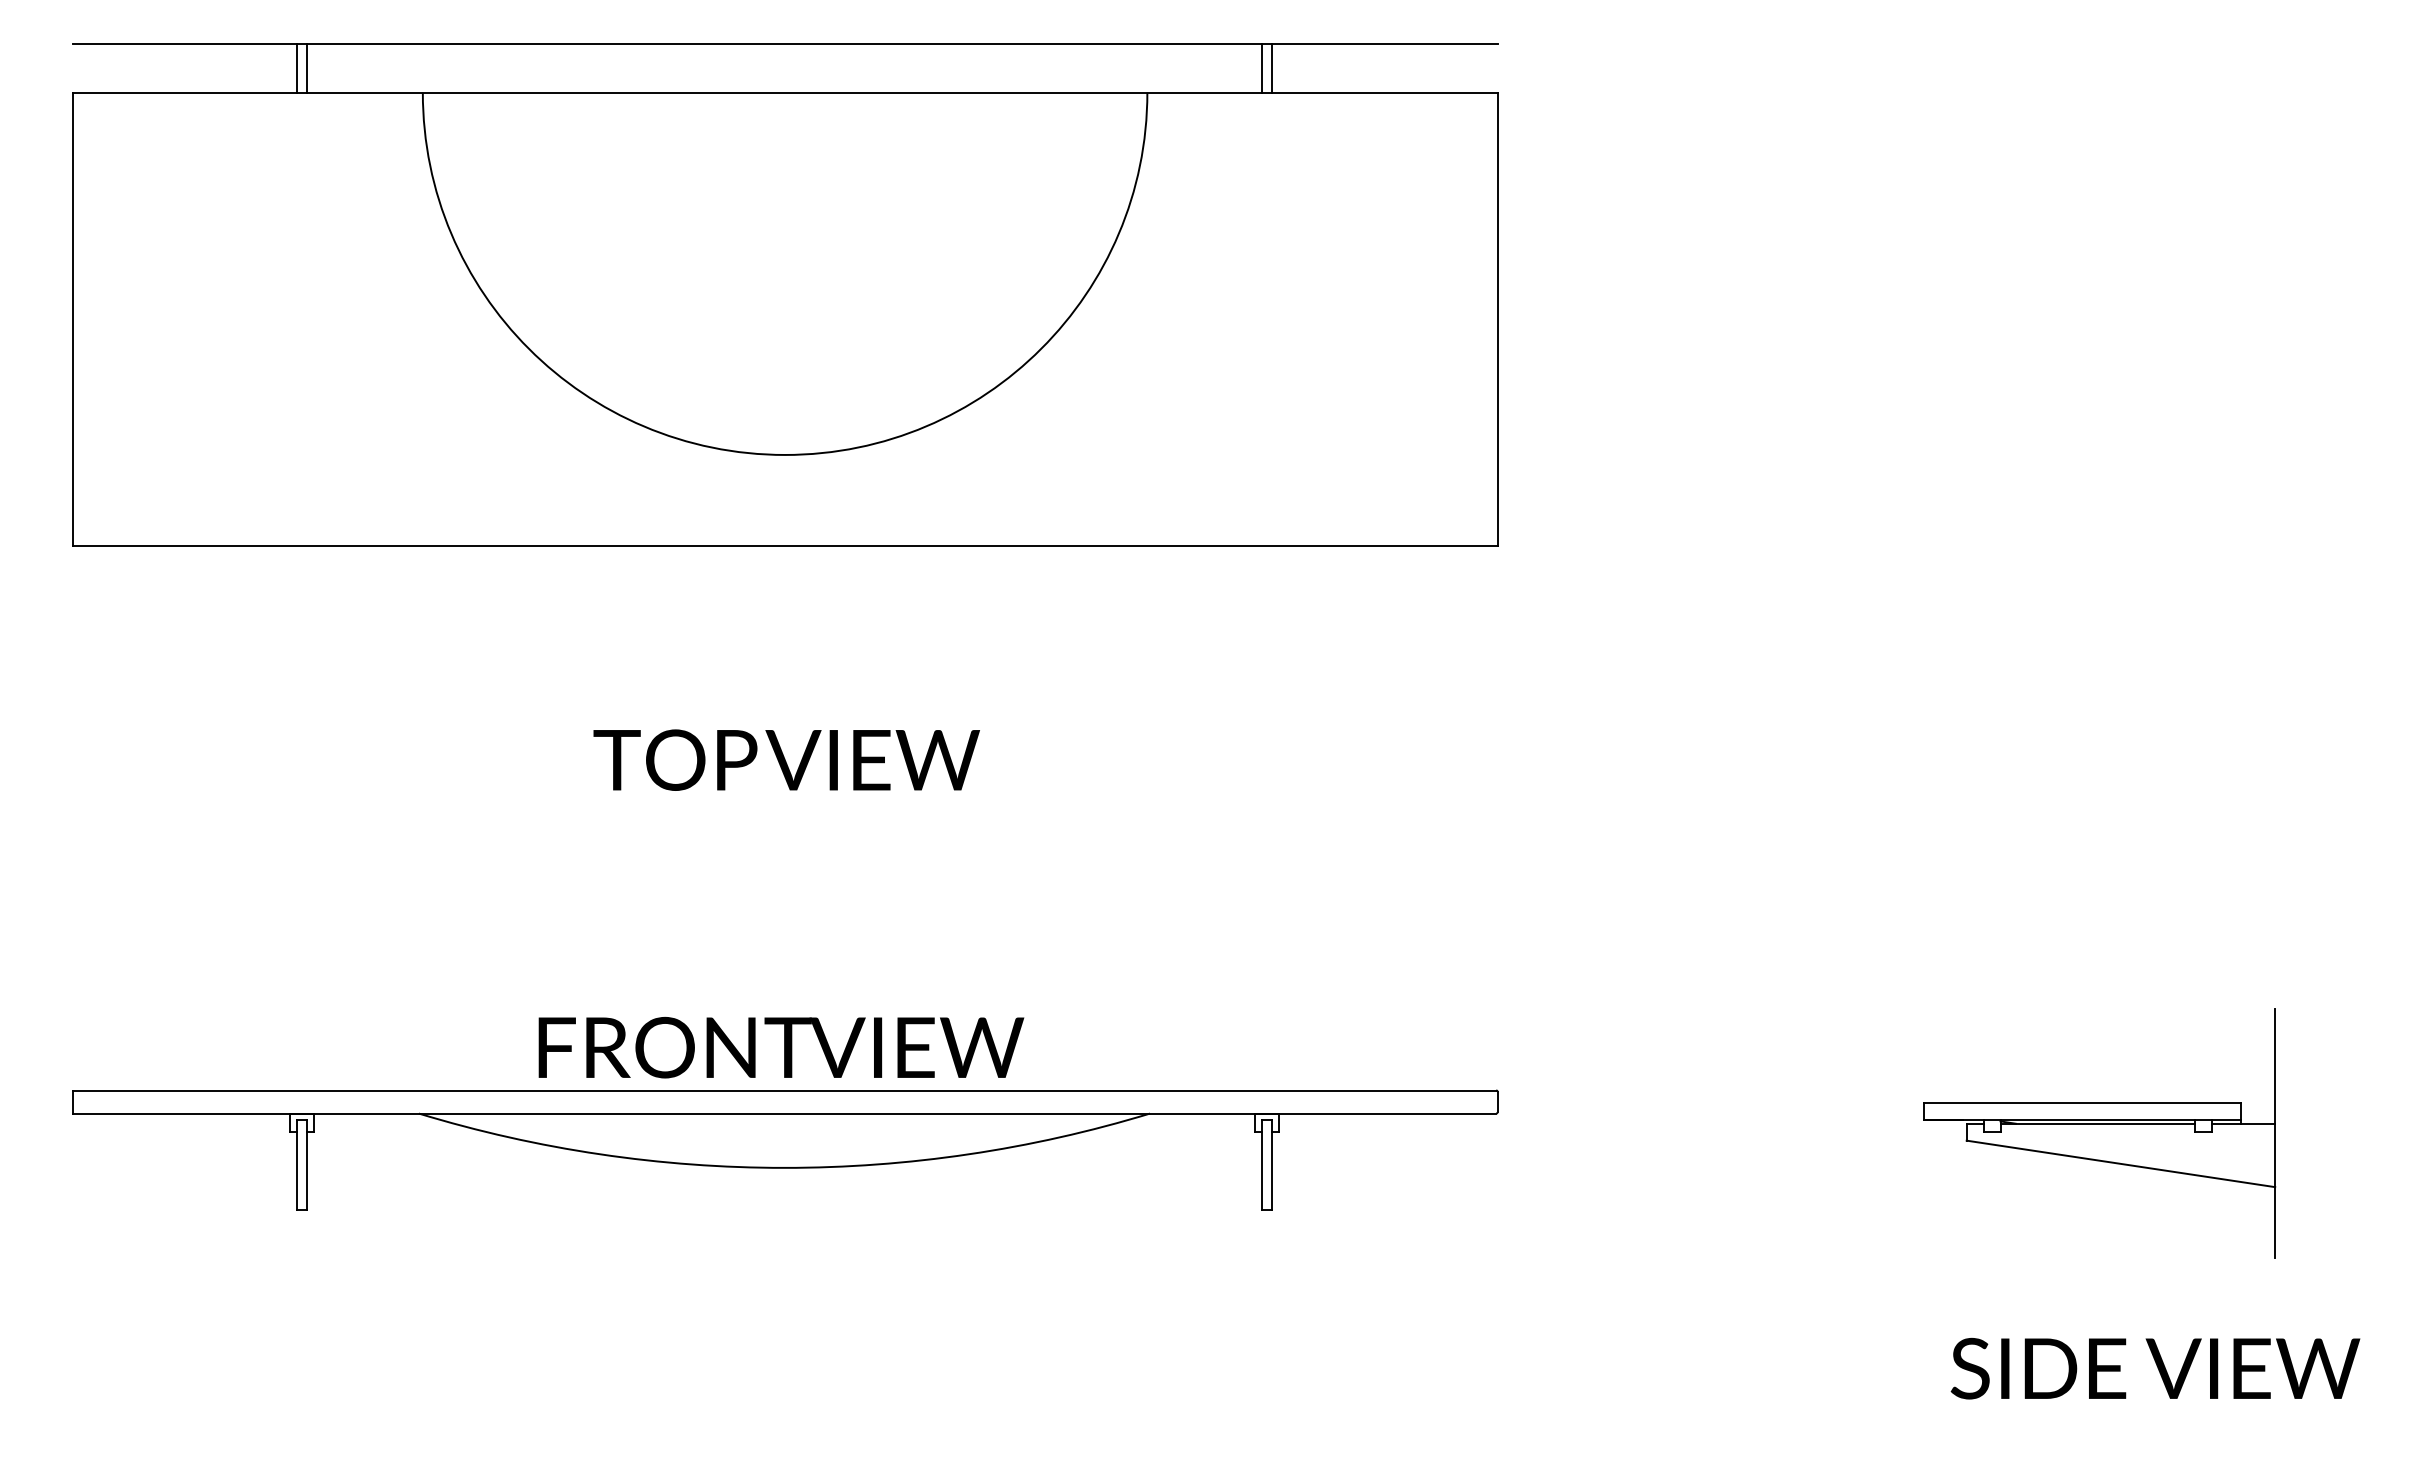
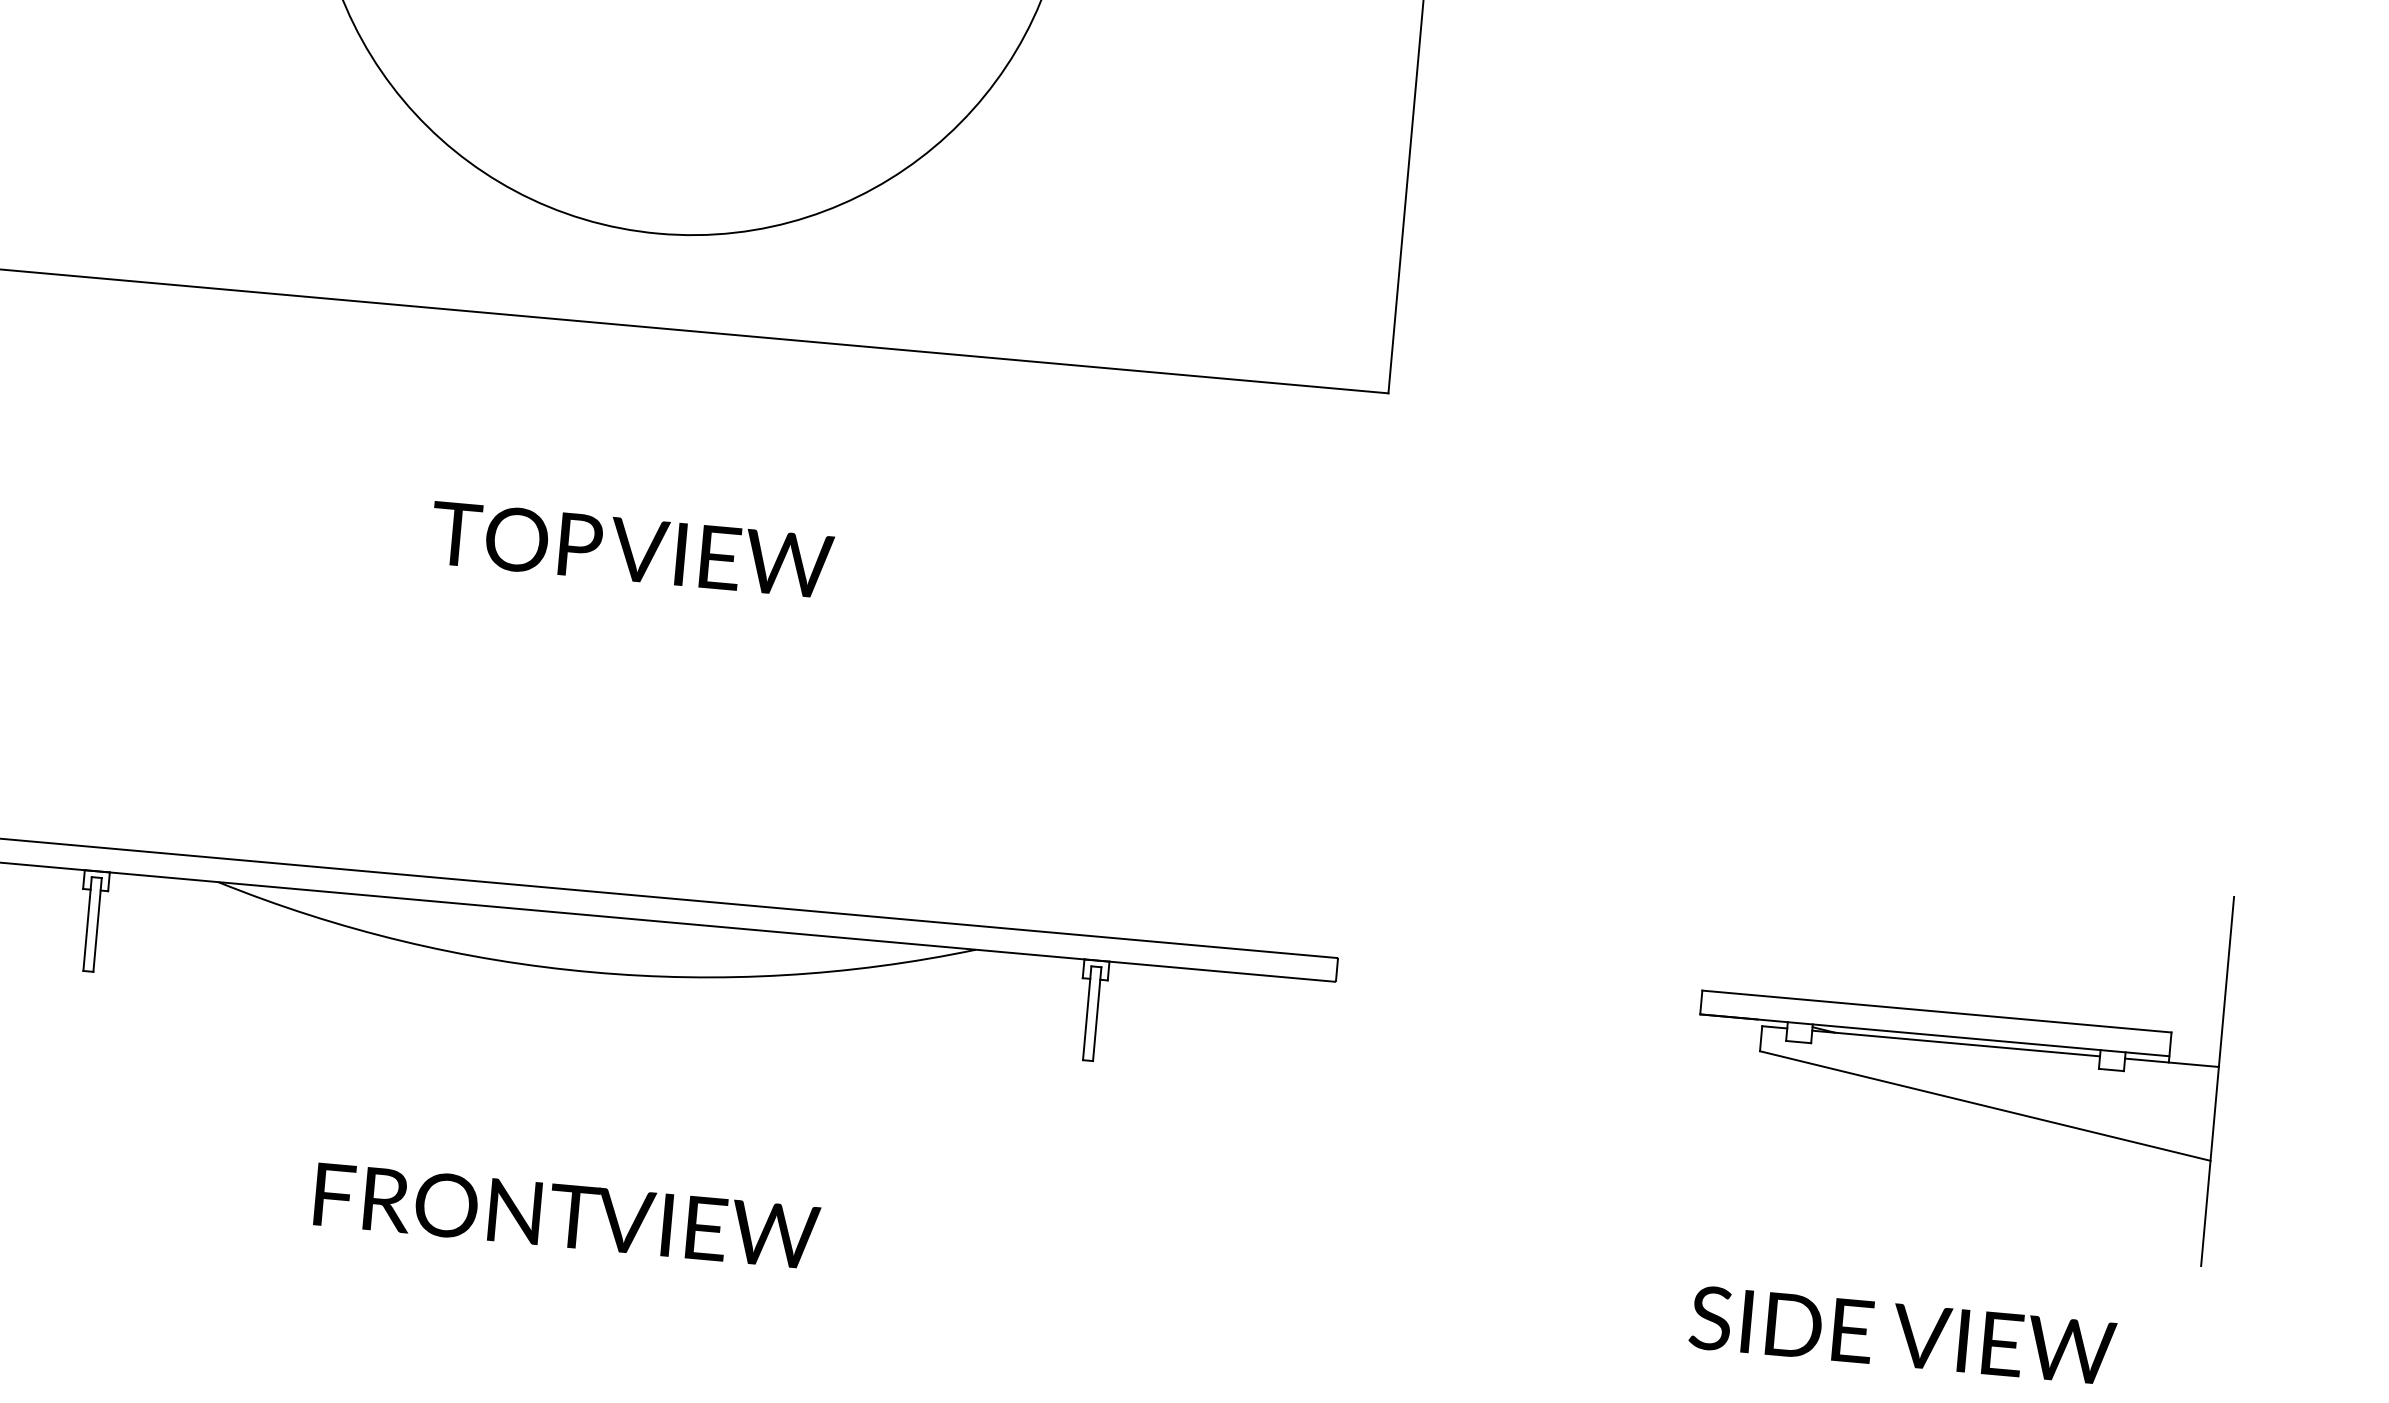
text: (781, 1047) -> (567, 1216), moved
part: (2099, 1133) -> (1957, 1058), size x1.43
text: (2155, 1368) -> (1902, 1335), moved

